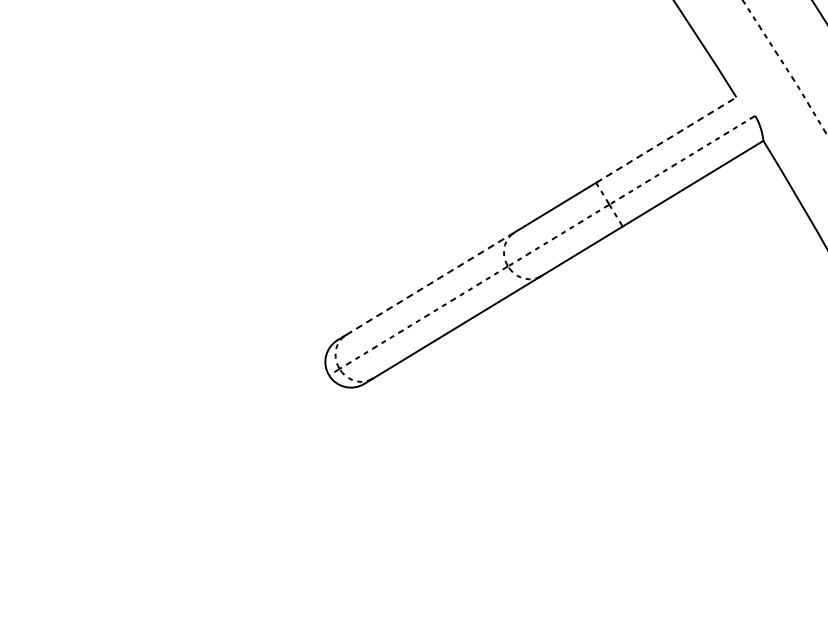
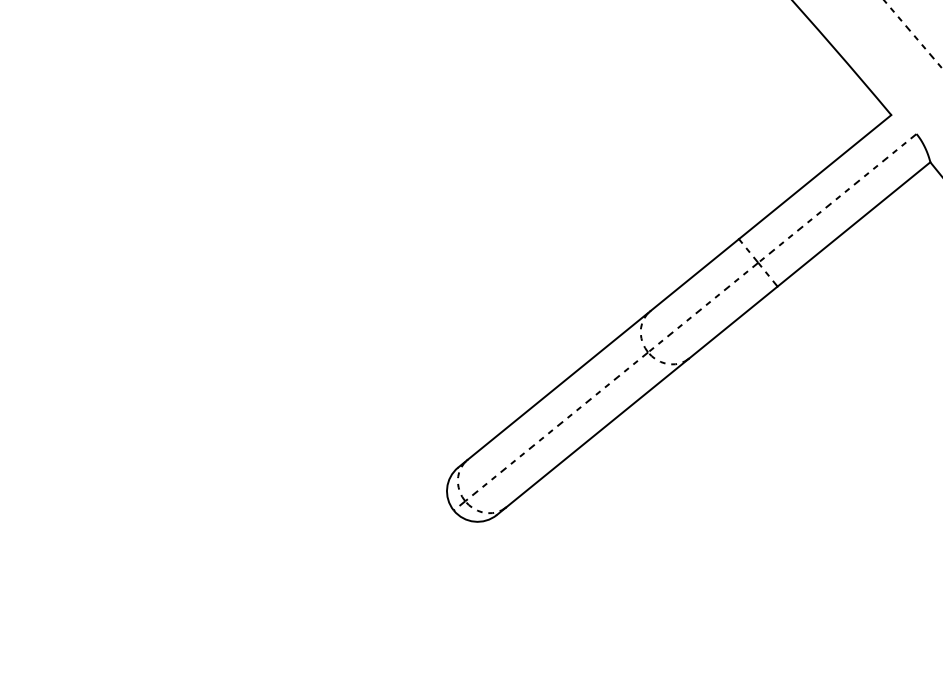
line: (666, 139) -> (815, 176), dashed -> solid
line: (430, 283) -> (559, 385), dashed -> solid

